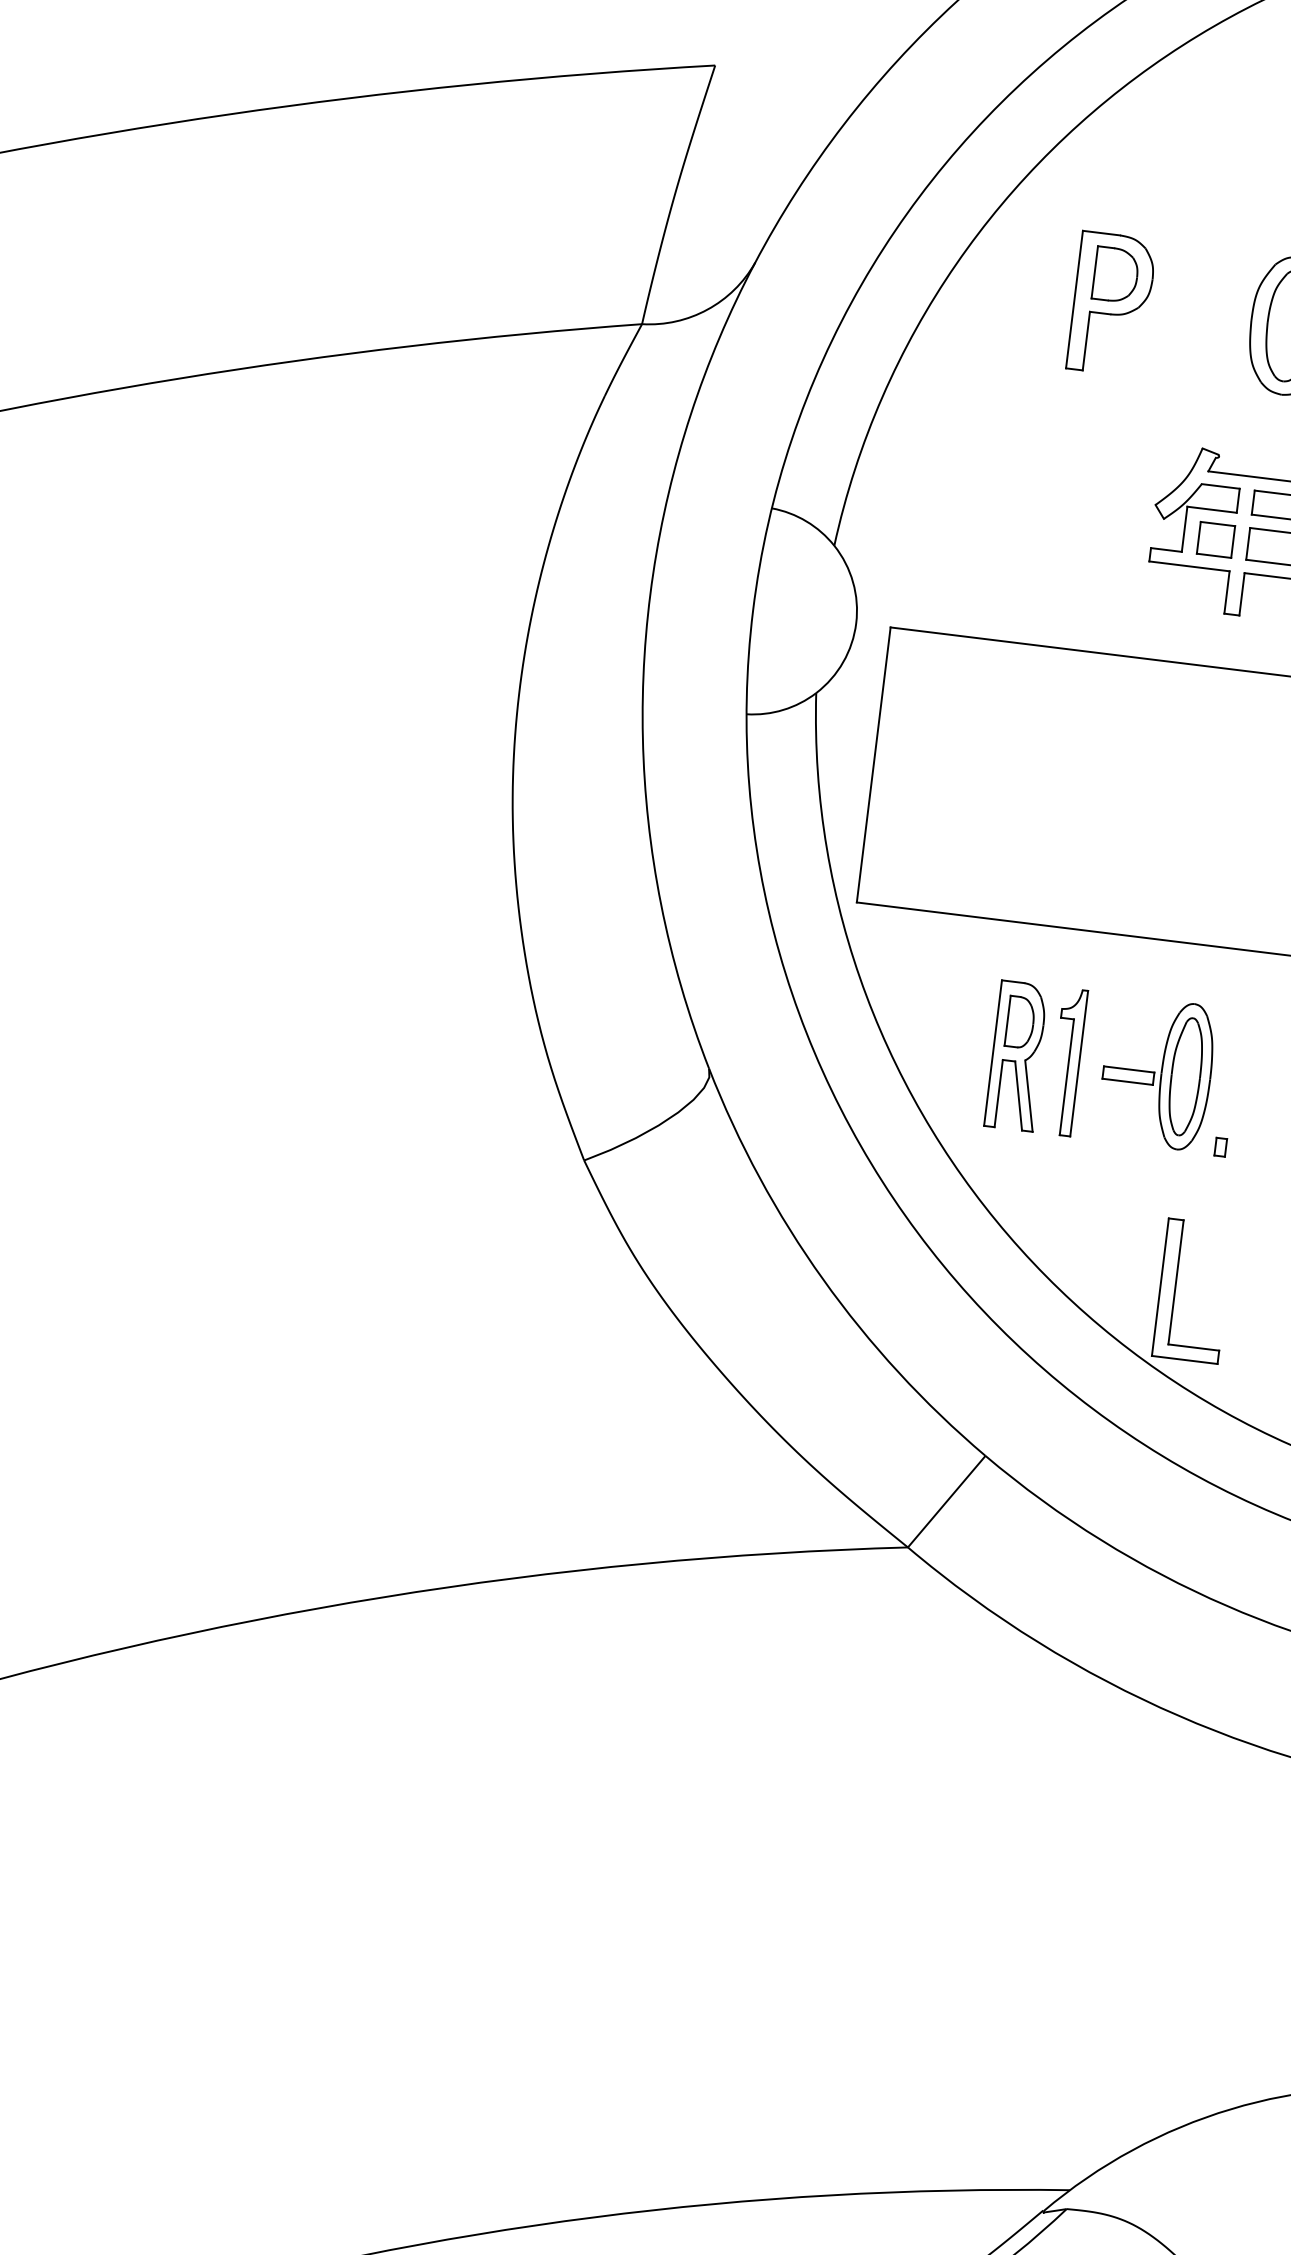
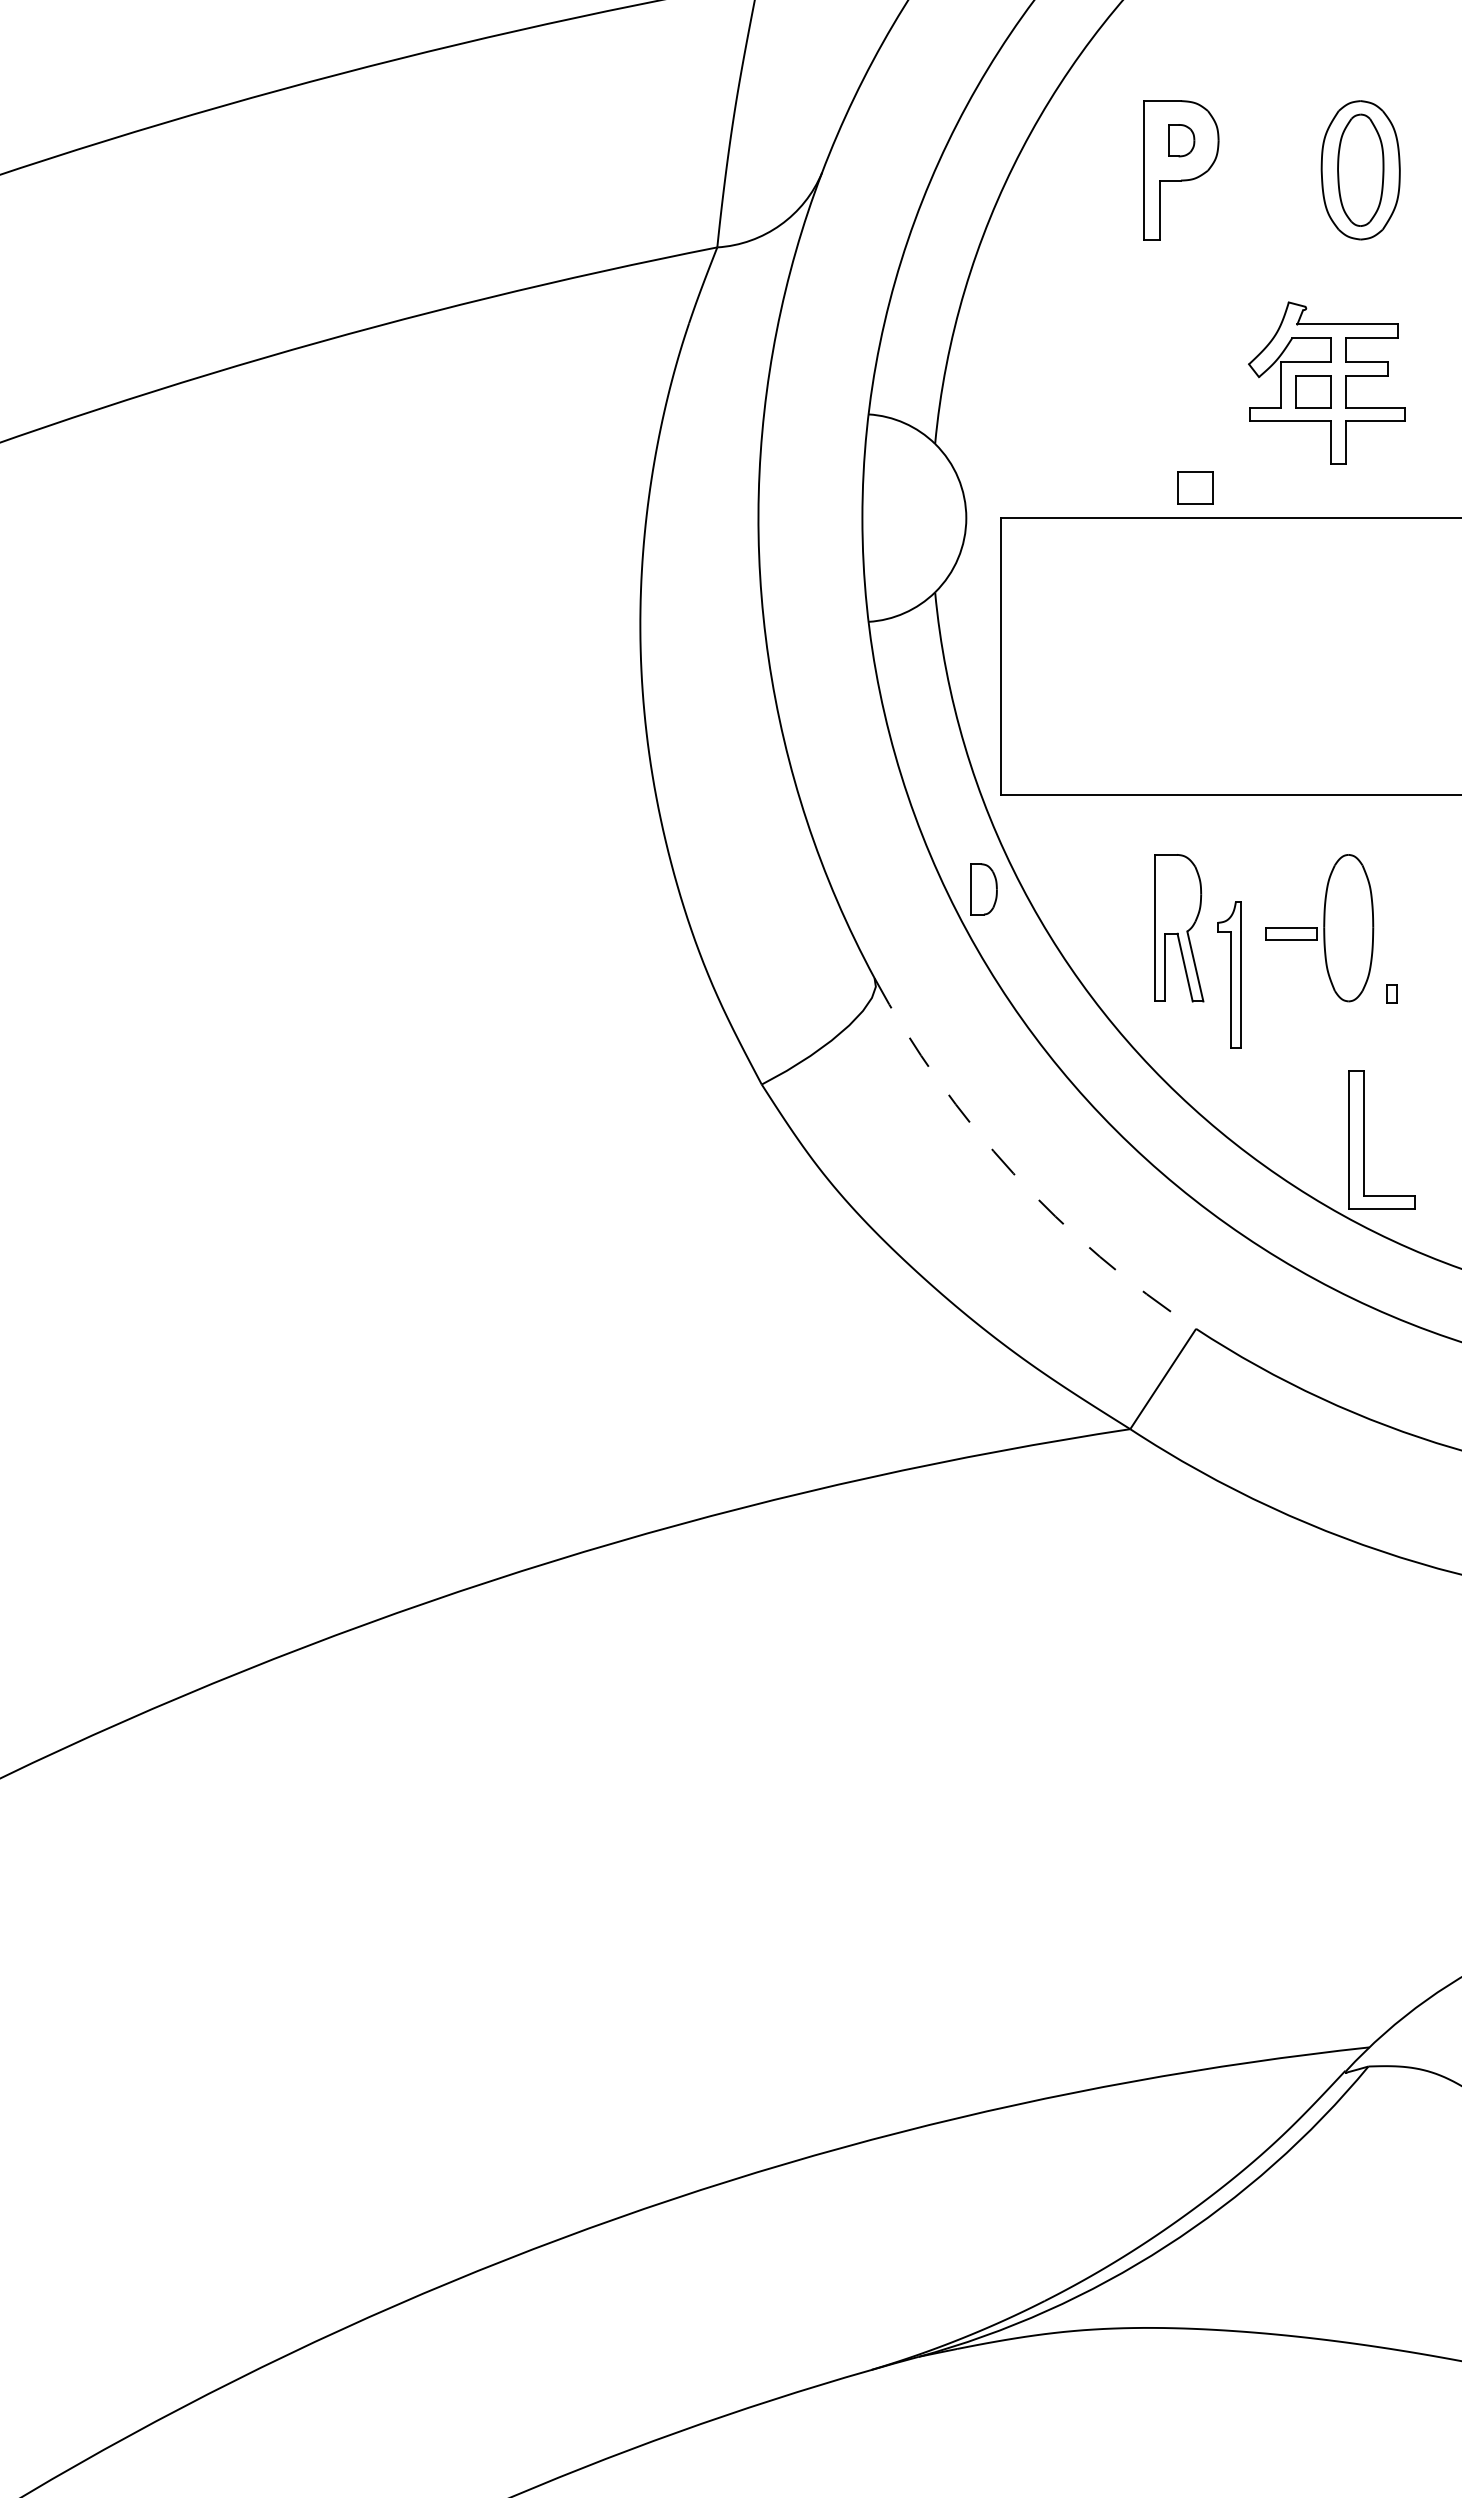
part: (1115, 274) -> (1181, 140), size x0.6
part: (1087, 620) -> (1195, 487), added
part: (1019, 1022) -> (983, 889), moved
part: (1067, 1061) -> (1229, 974), moved
part: (1185, 1077) -> (1348, 928), removed
arc: (823, 1279) -> (1013, 1173), solid -> dashed

